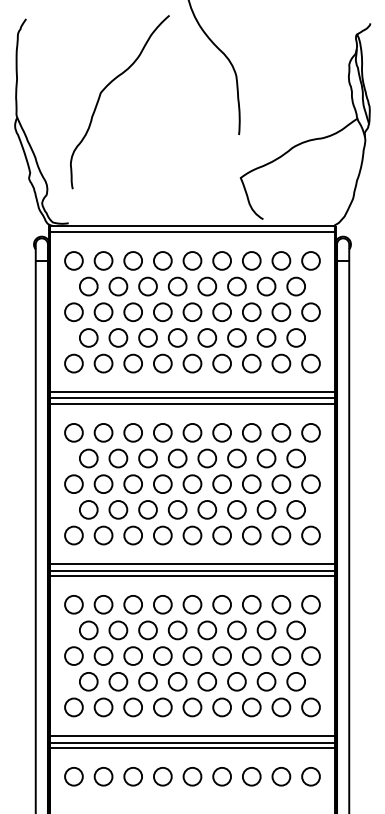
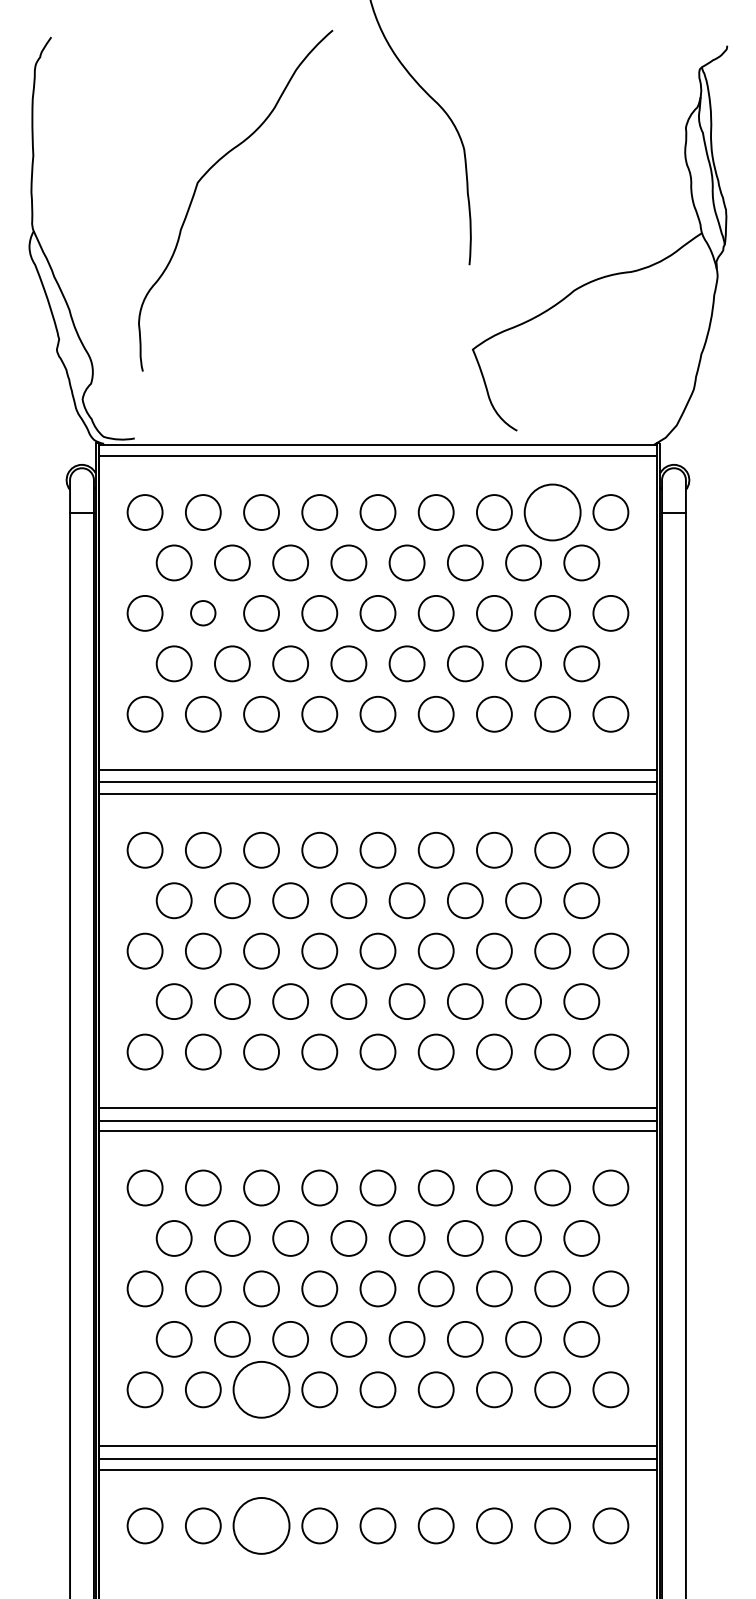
circle: (281, 260) -> (552, 511), size x1.6
circle: (103, 311) -> (203, 611), size x0.7
circle: (133, 707) -> (262, 1389), size x1.6
circle: (133, 776) -> (262, 1525), size x1.6

